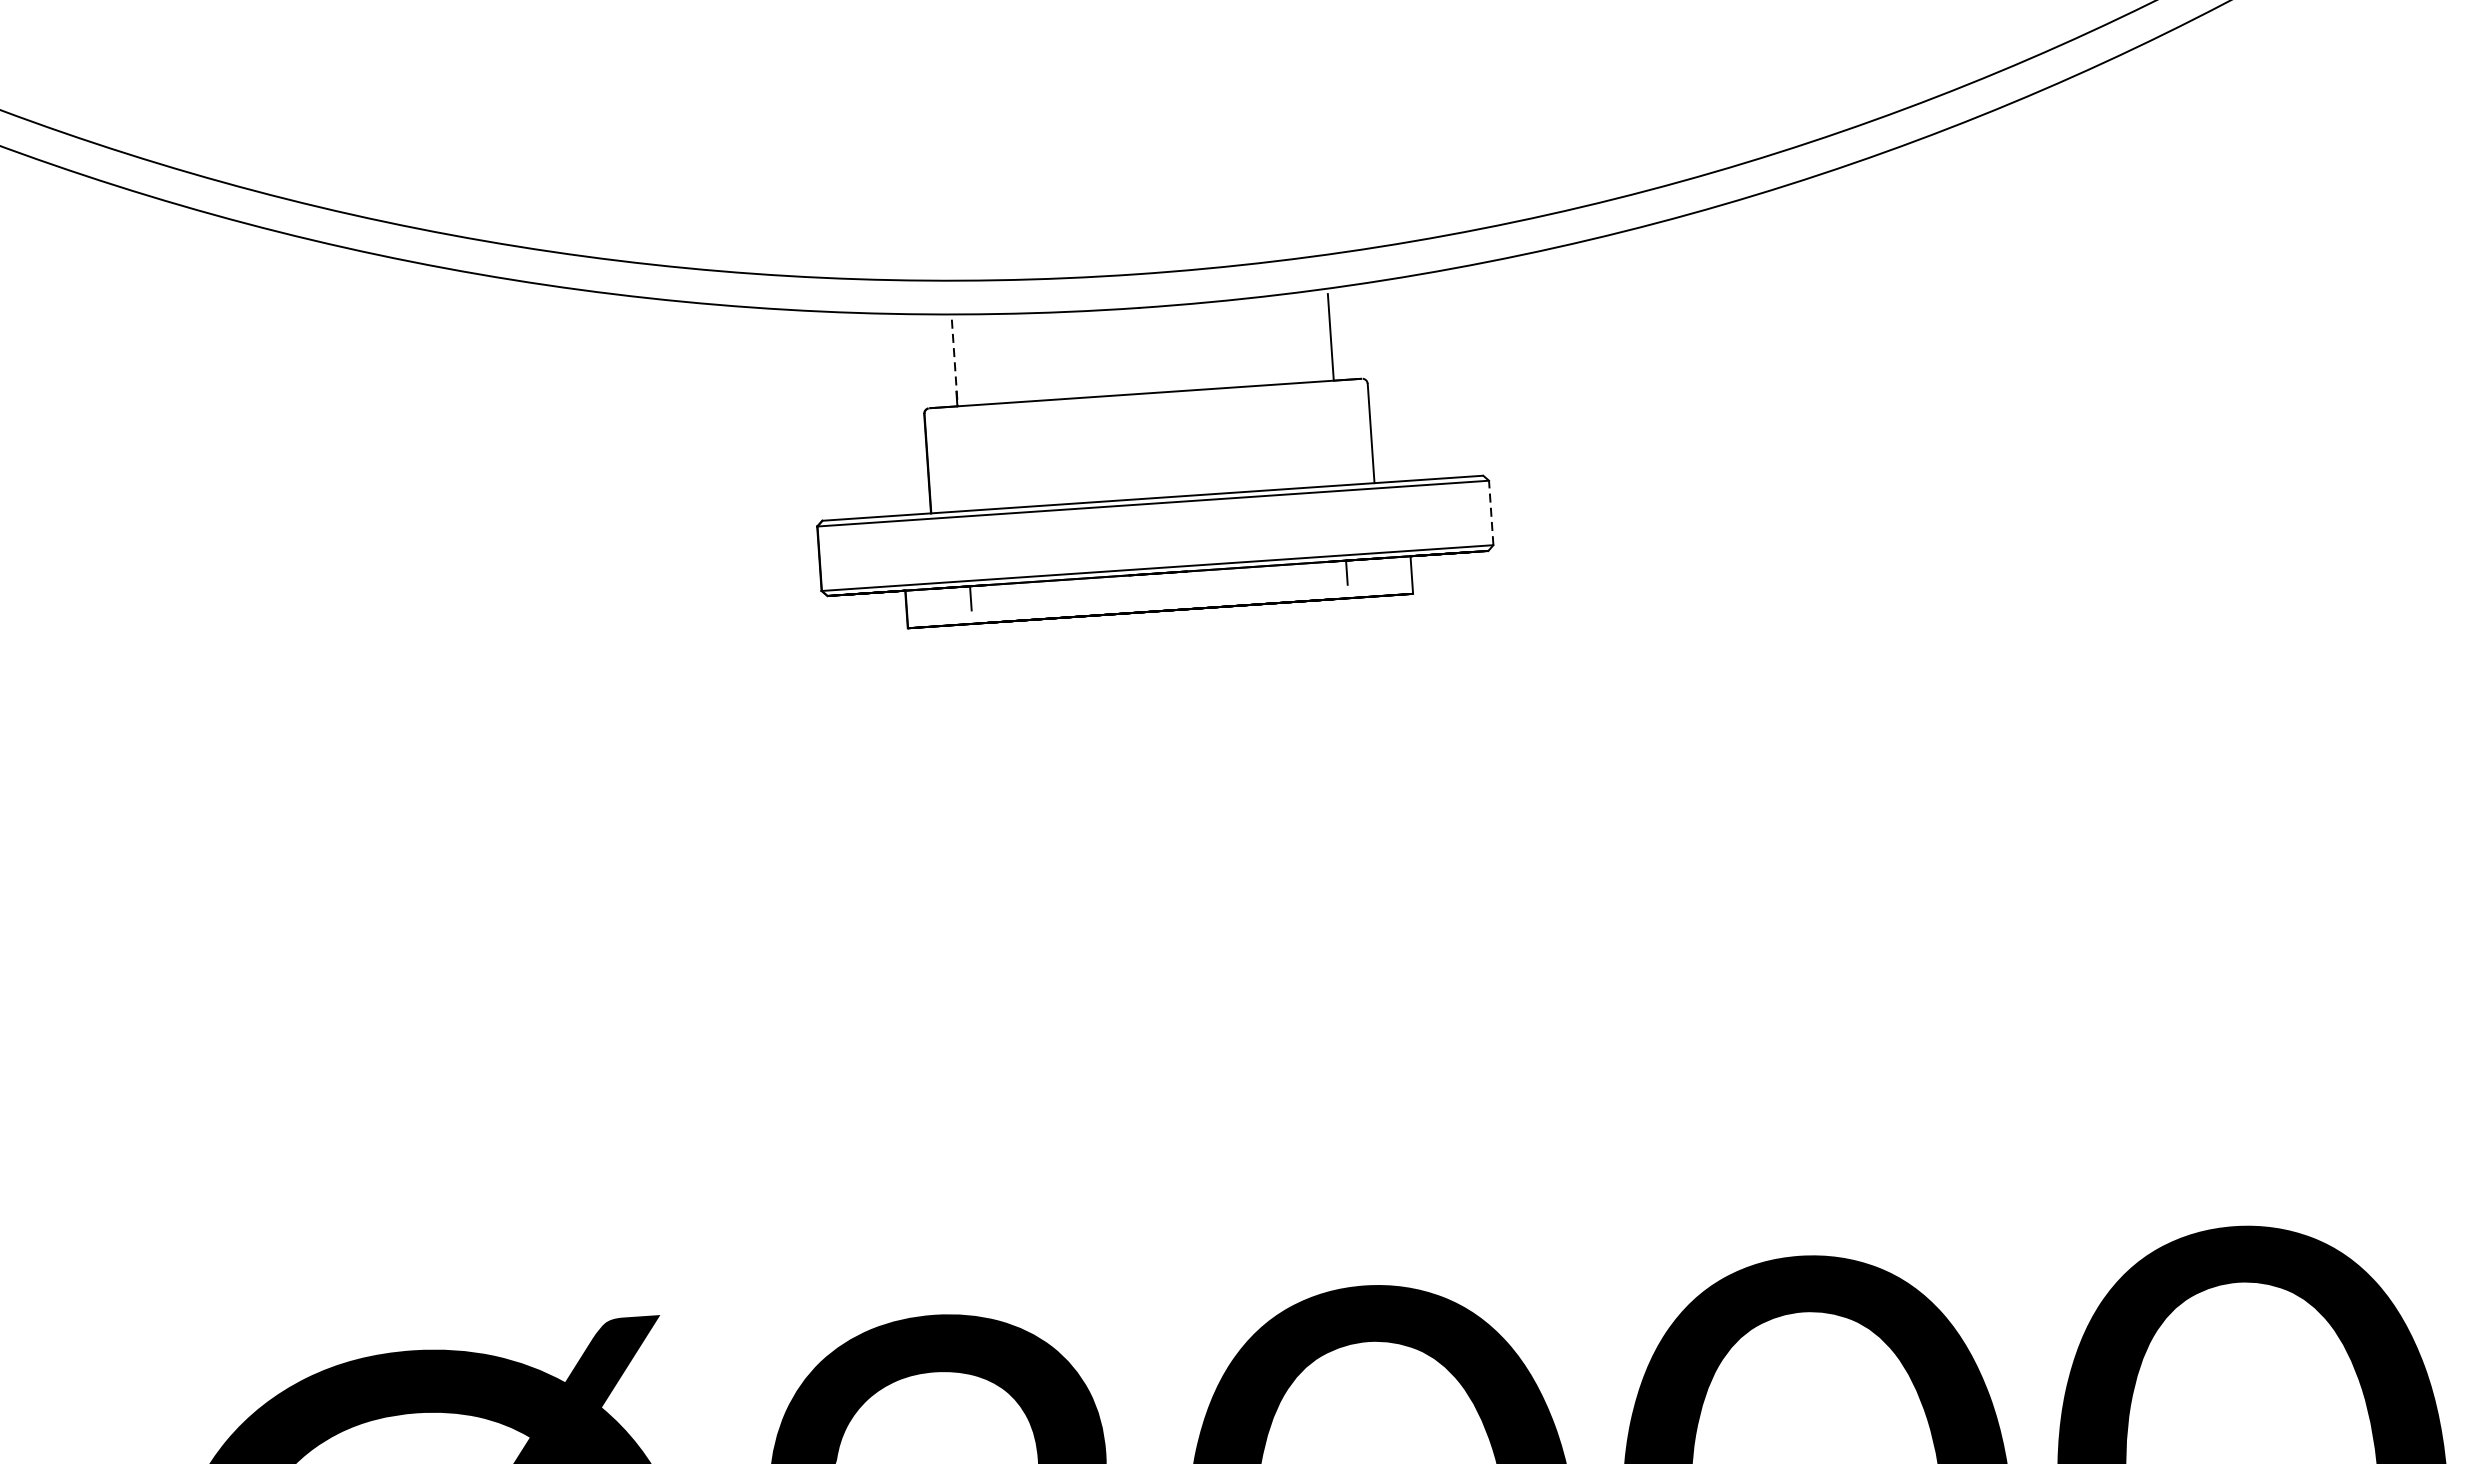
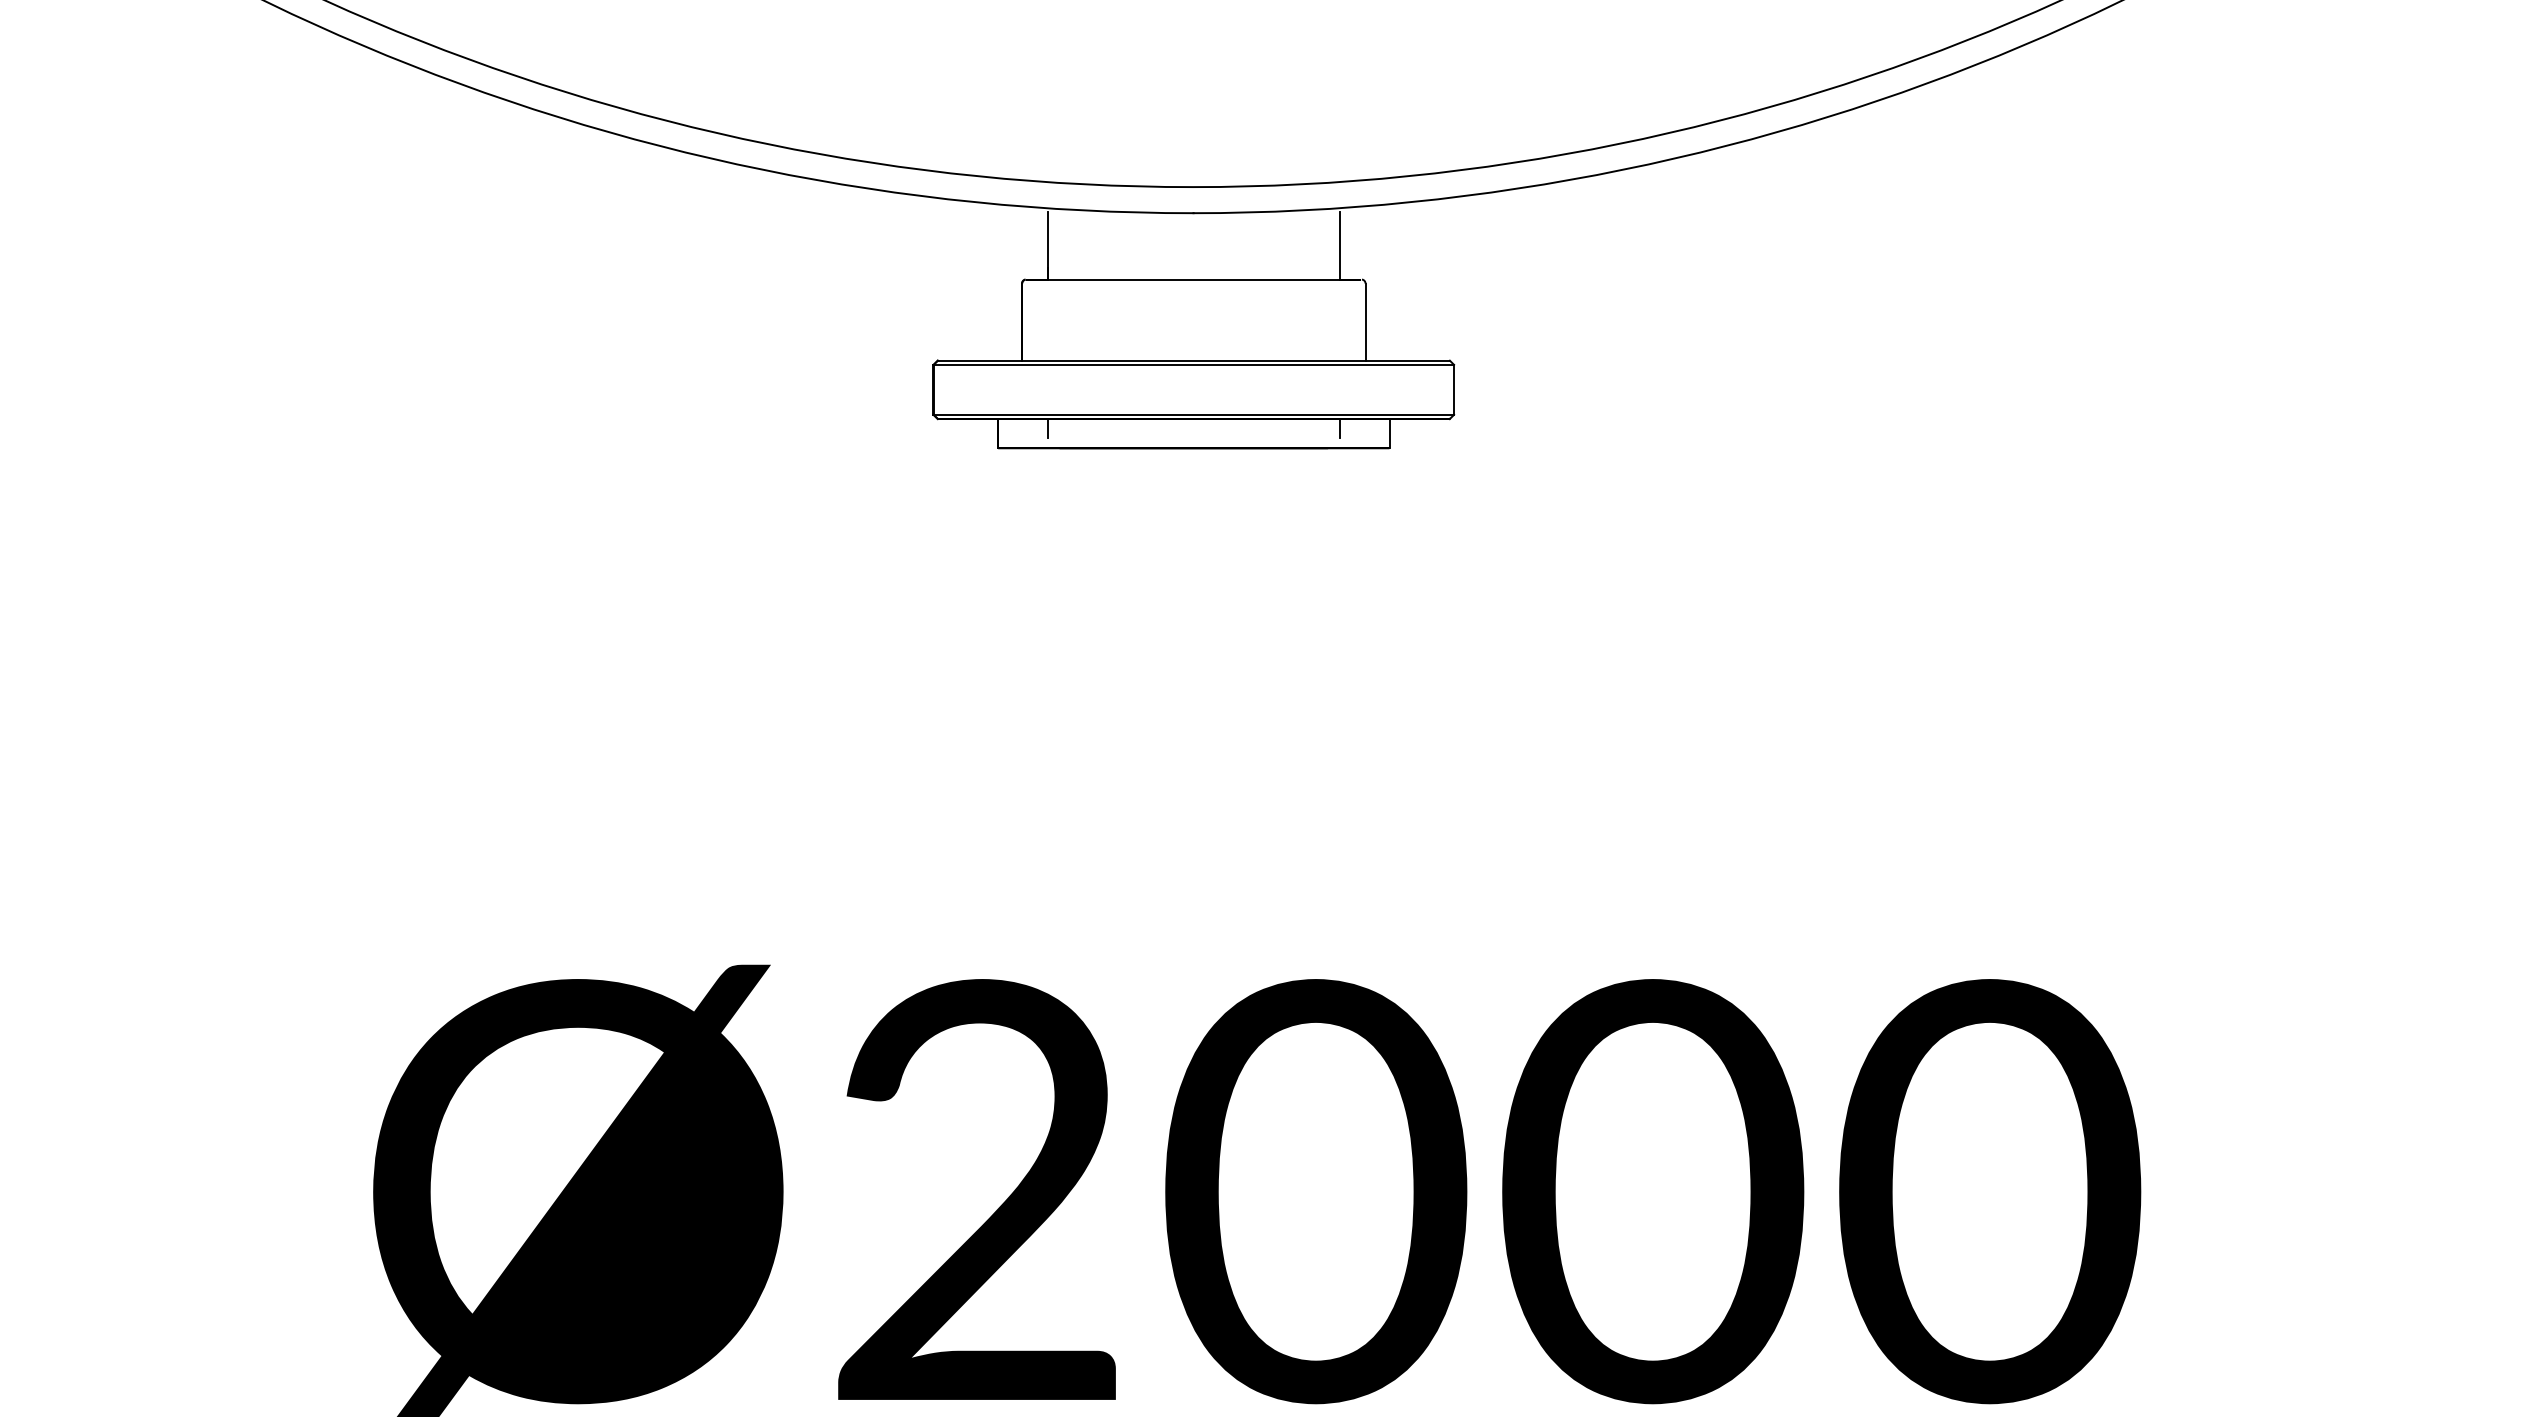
line: (955, 362) -> (1048, 245), dashed -> solid
line: (1491, 512) -> (1454, 389), dashed -> solid

